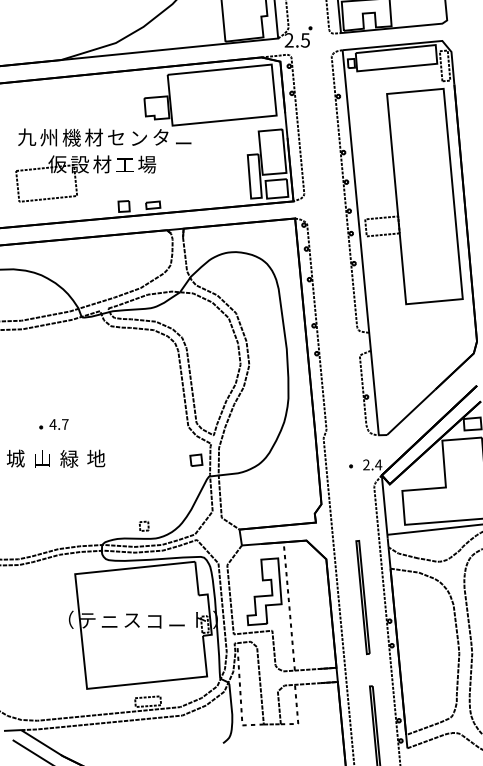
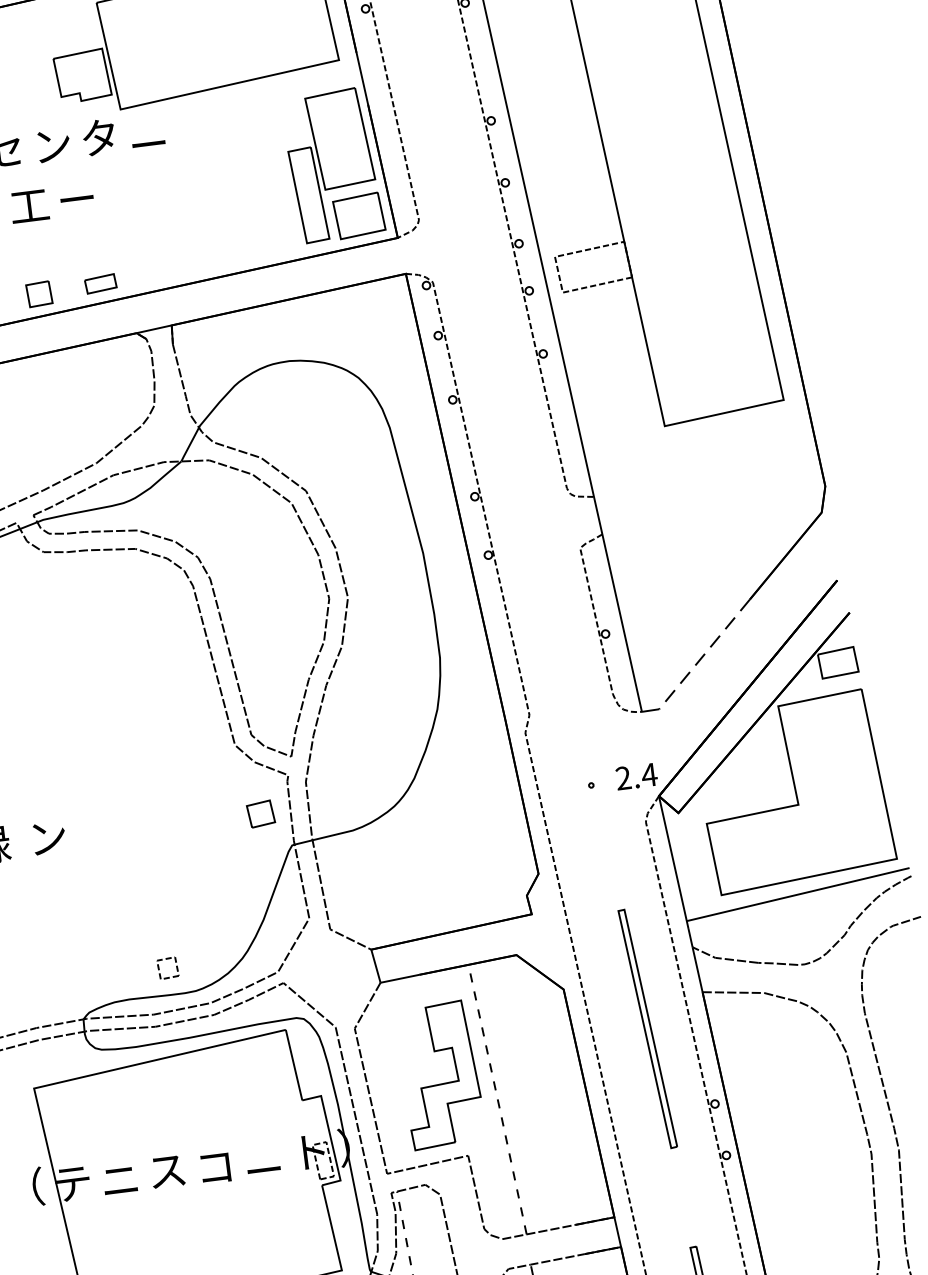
text: (147, 164) -> (77, 198), 場 -> ー
line: (410, 412) -> (703, 655), solid -> dashed
text: (96, 458) -> (48, 837), 地 -> ン
part: (362, 597) -> (646, 1029), moved

